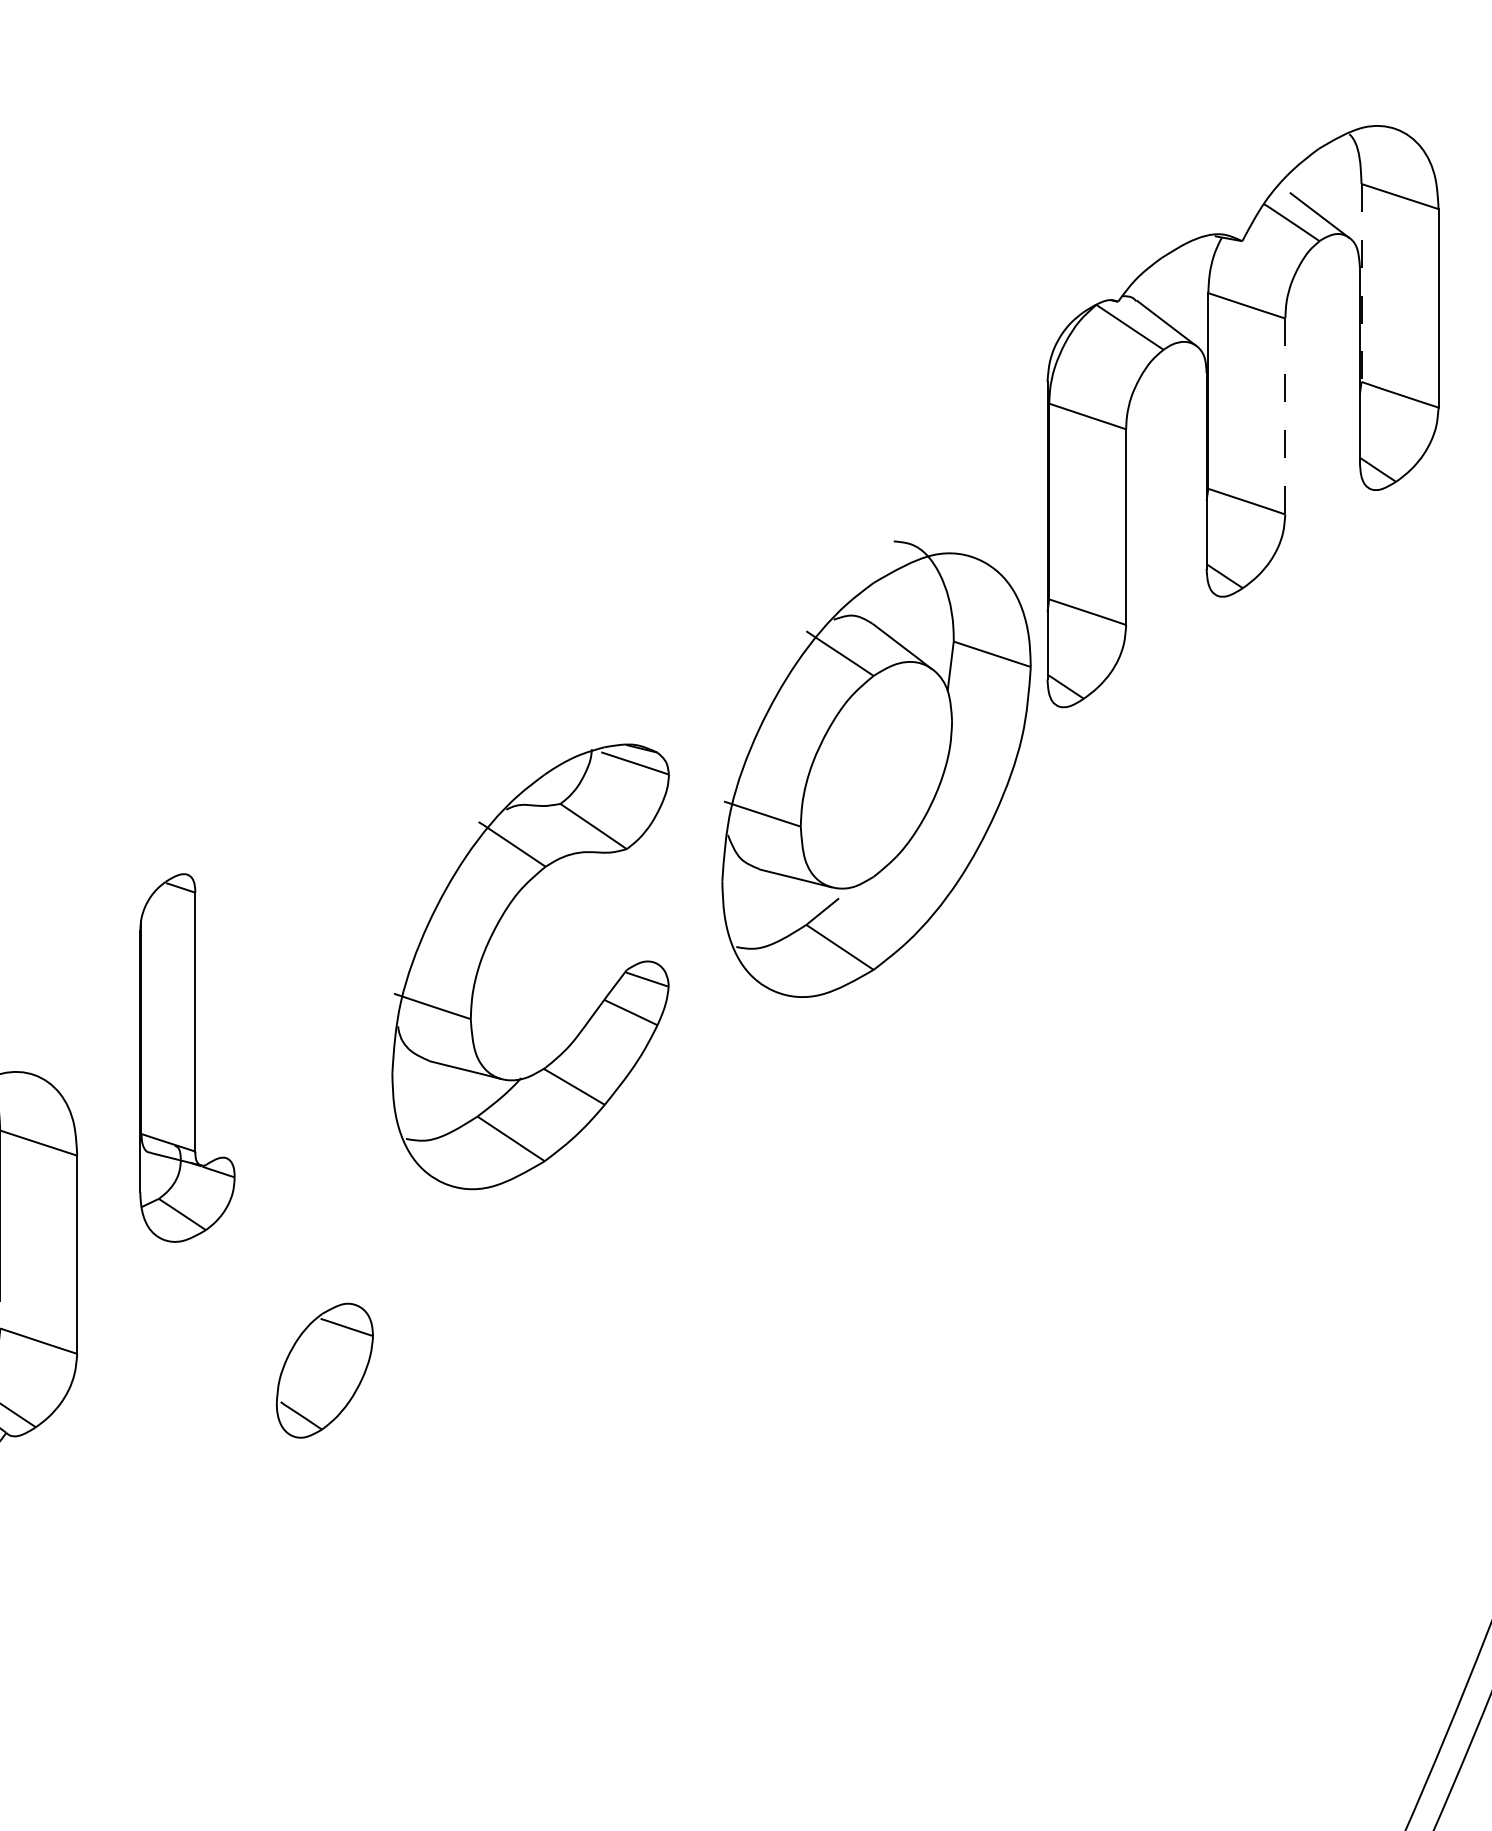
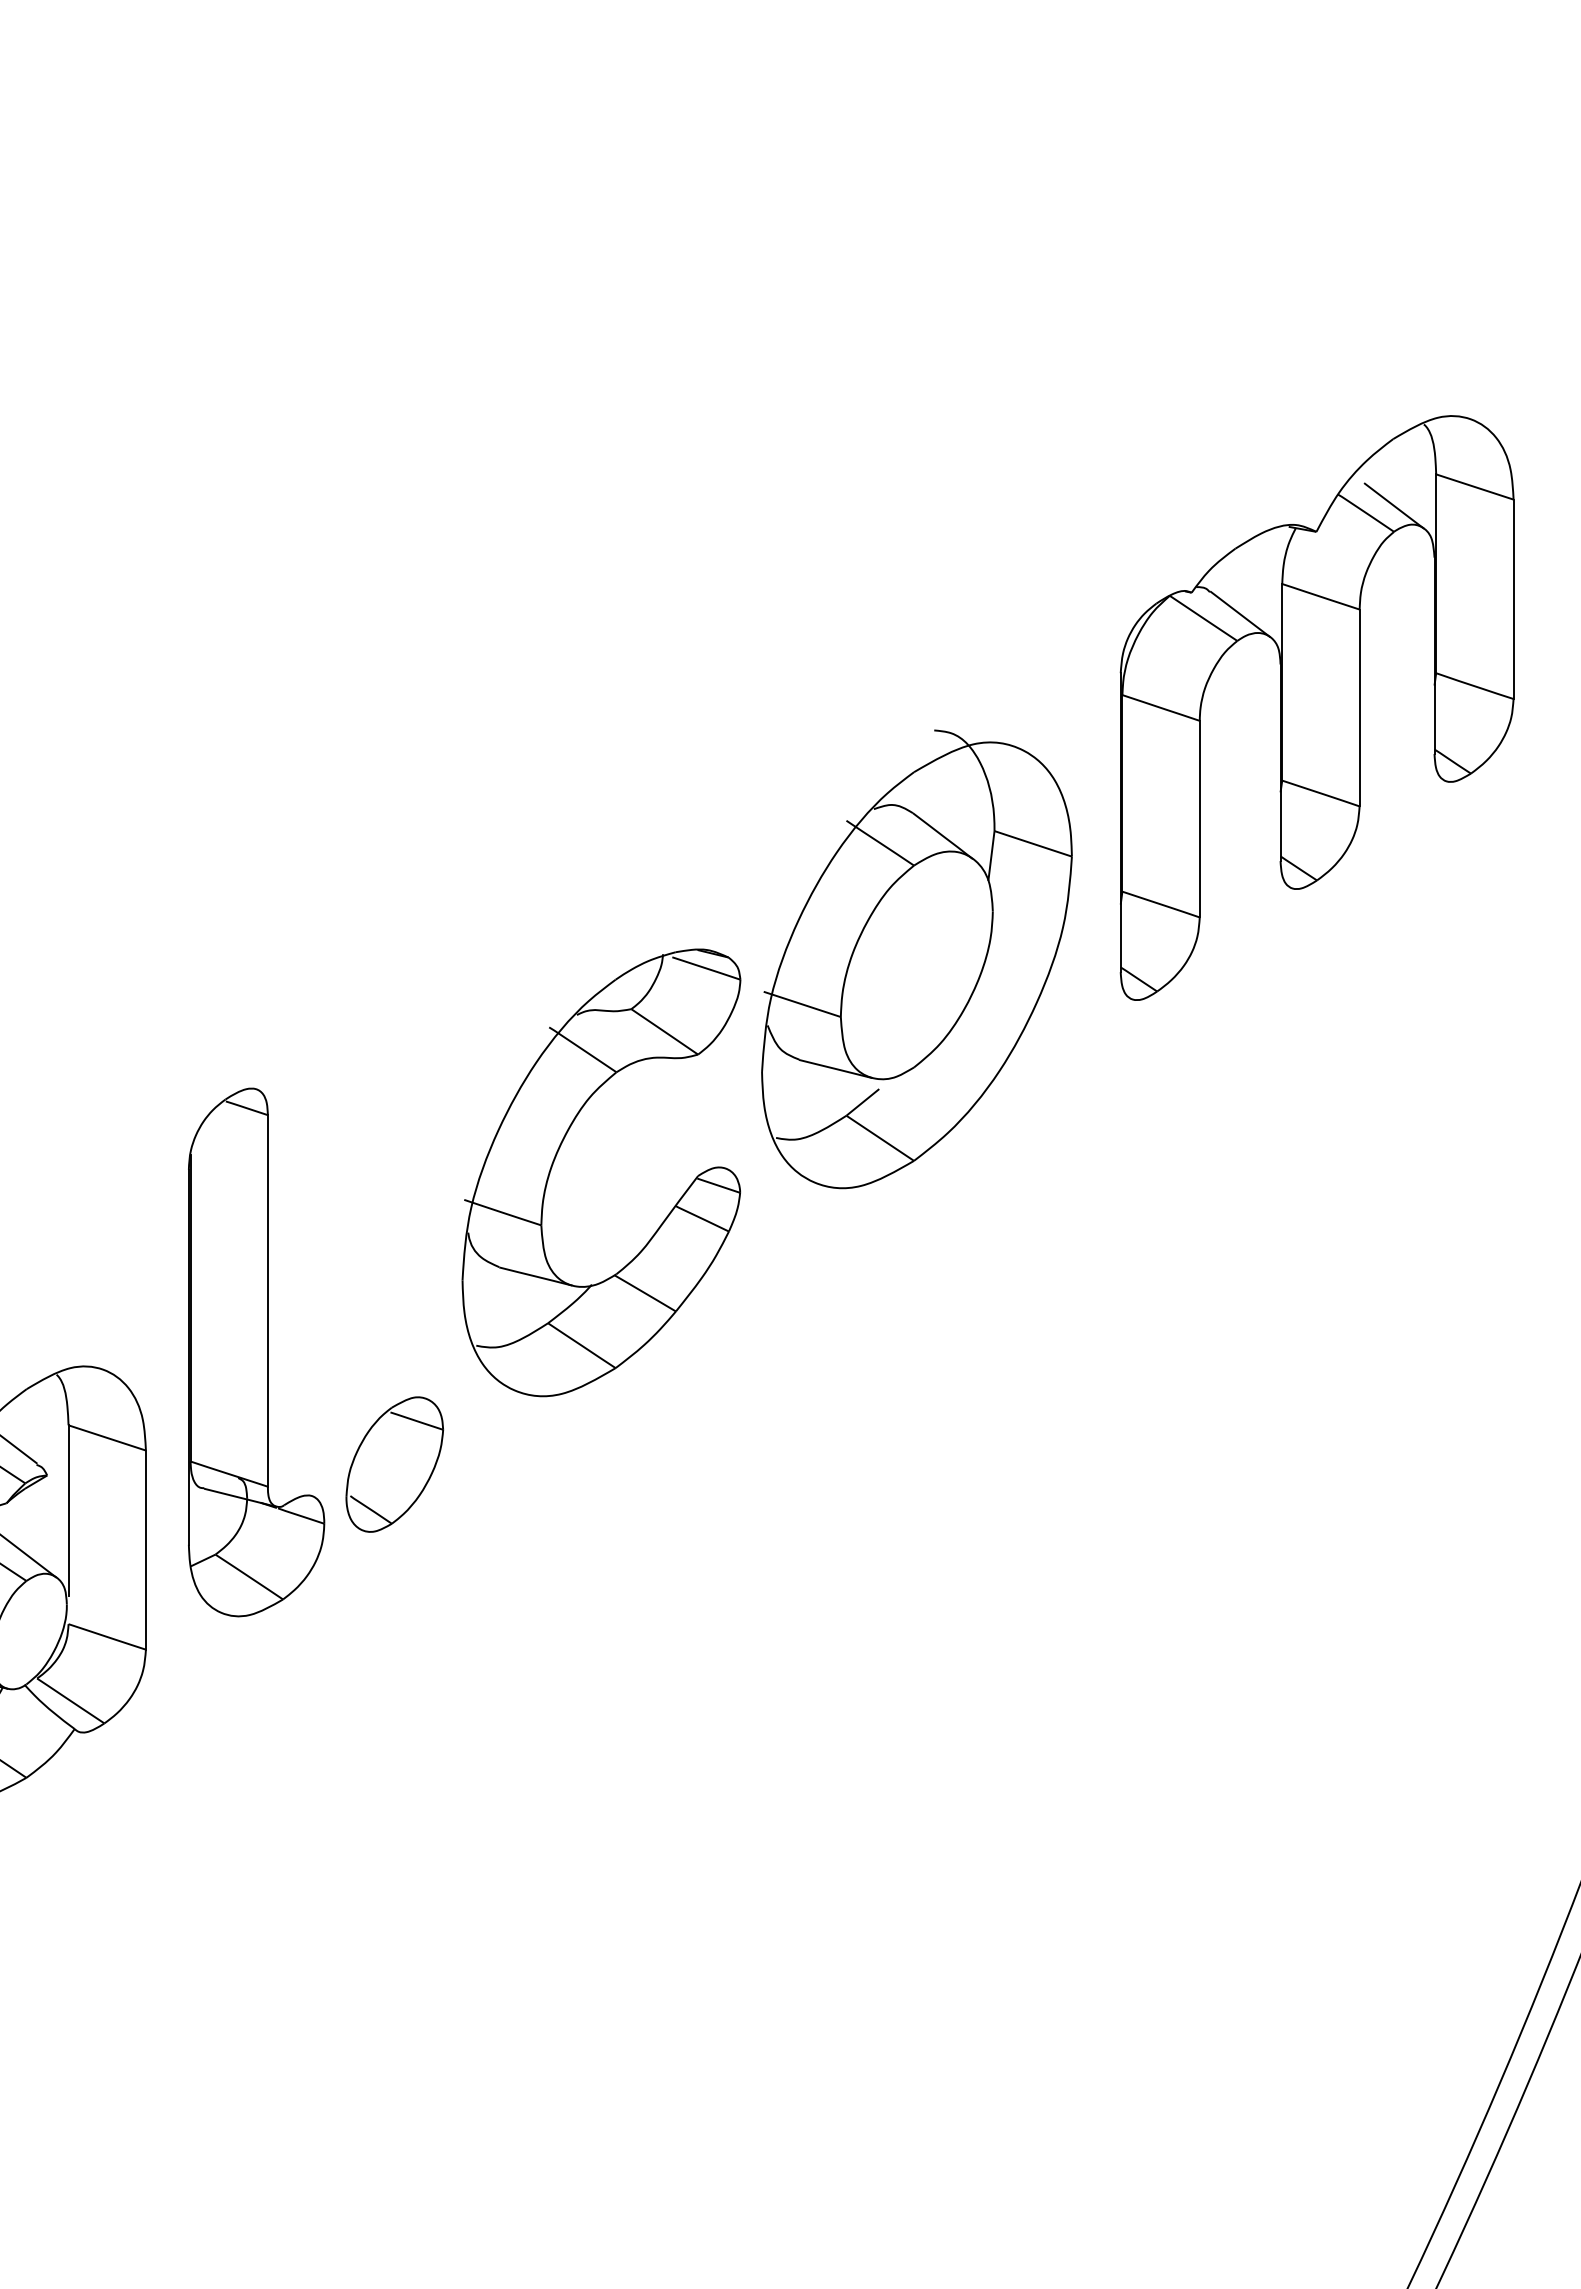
line: (1361, 283) -> (1436, 574), dashed -> solid
line: (1285, 417) -> (1359, 708), dashed -> solid
part: (876, 769) -> (916, 959), moved
part: (488, 944) -> (559, 1150), moved
part: (187, 1058) -> (256, 1352), size x1.43
part: (324, 1370) -> (394, 1464), moved

